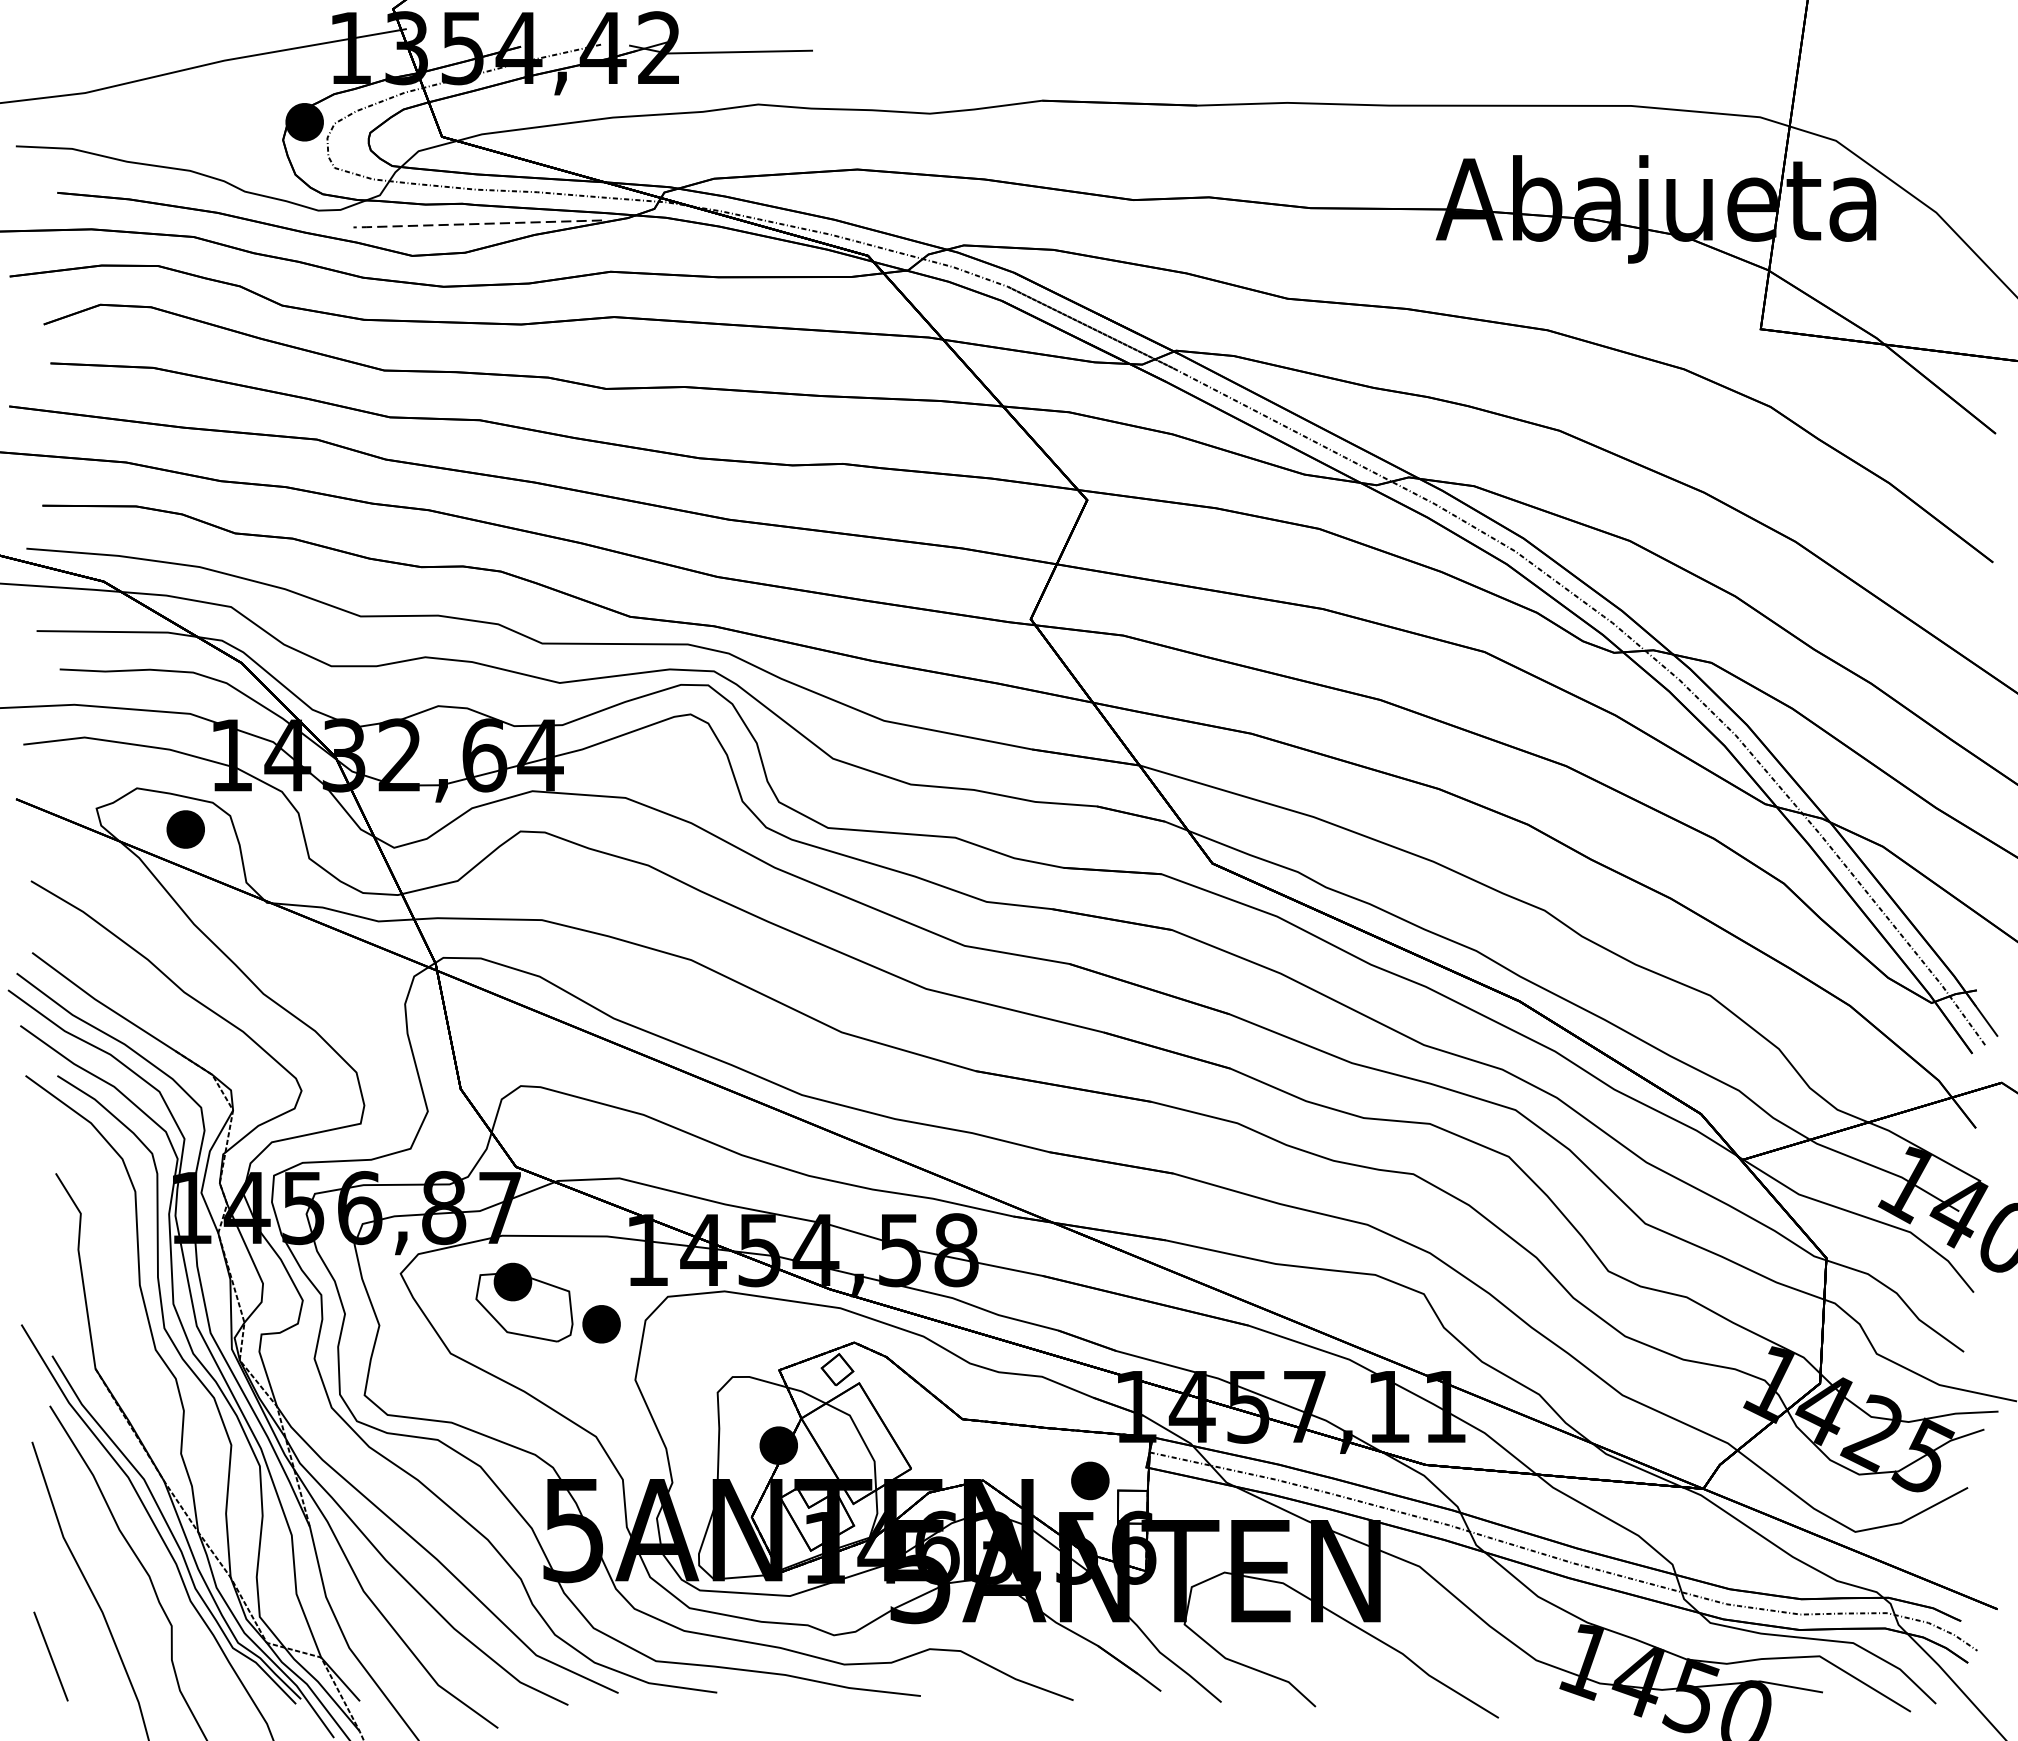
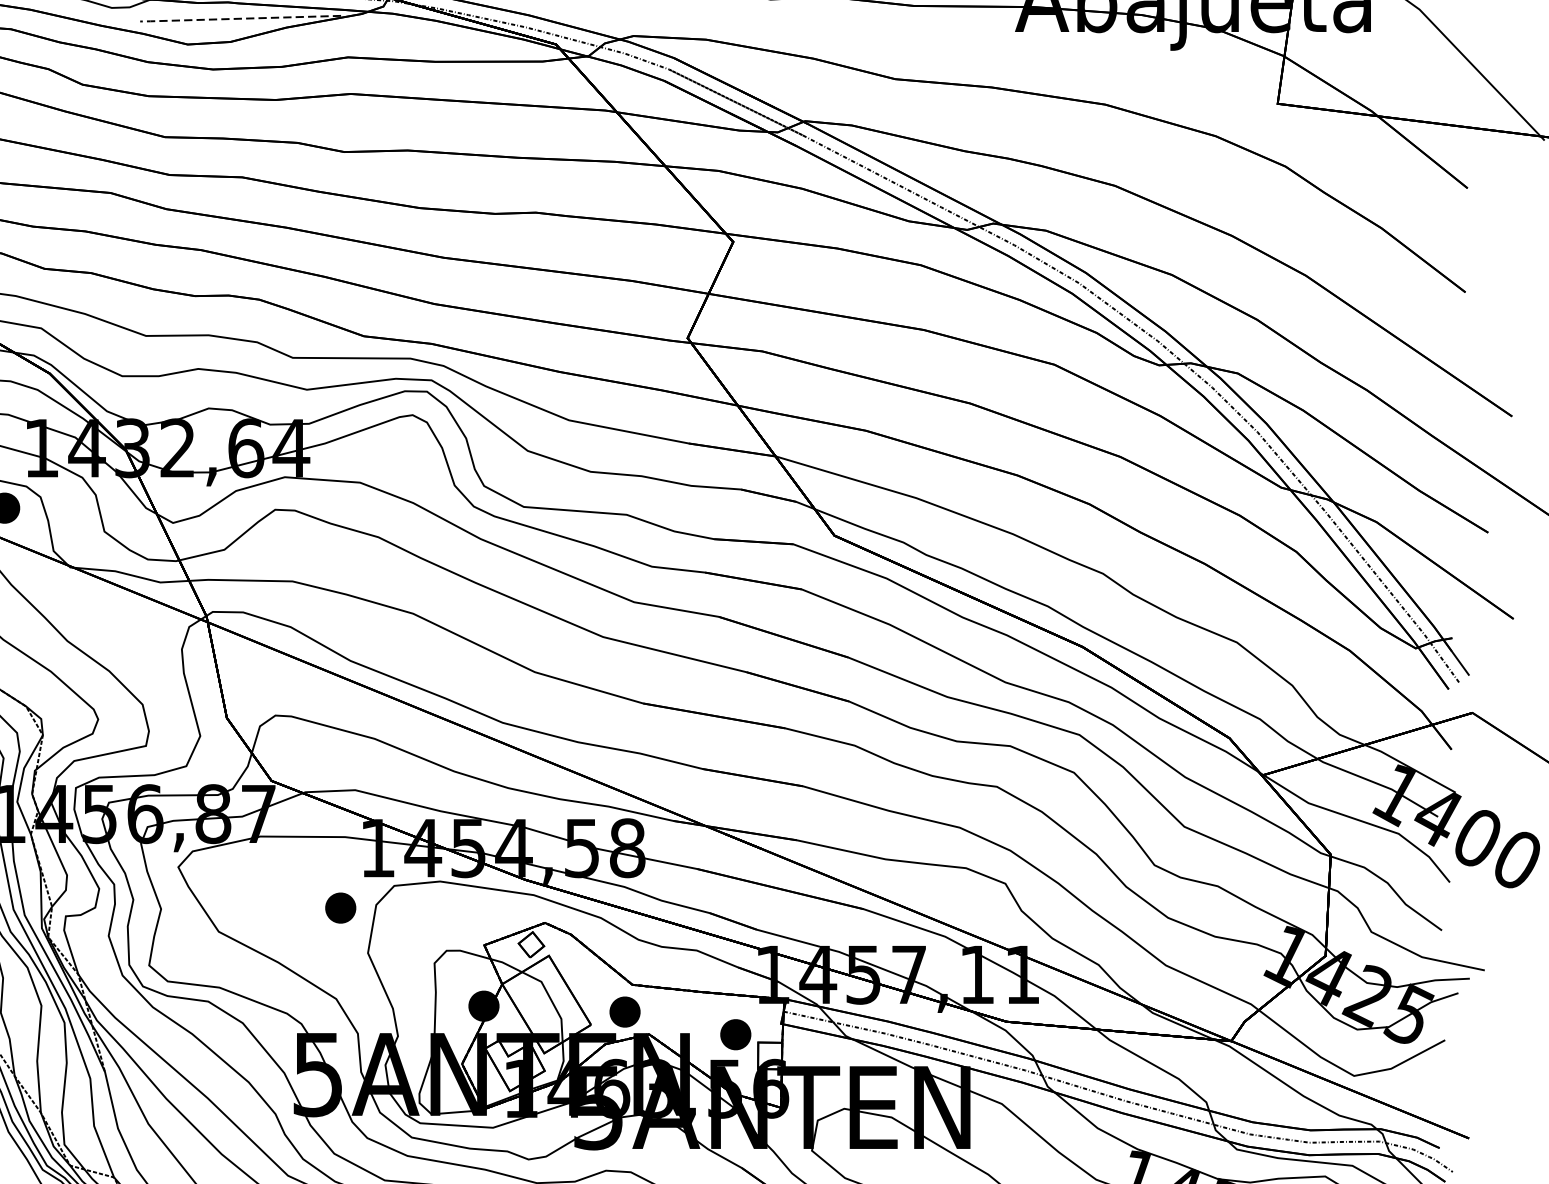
part: (524, 1302) -> (278, 890), removed
part: (953, 1452) -> (625, 1011), added

